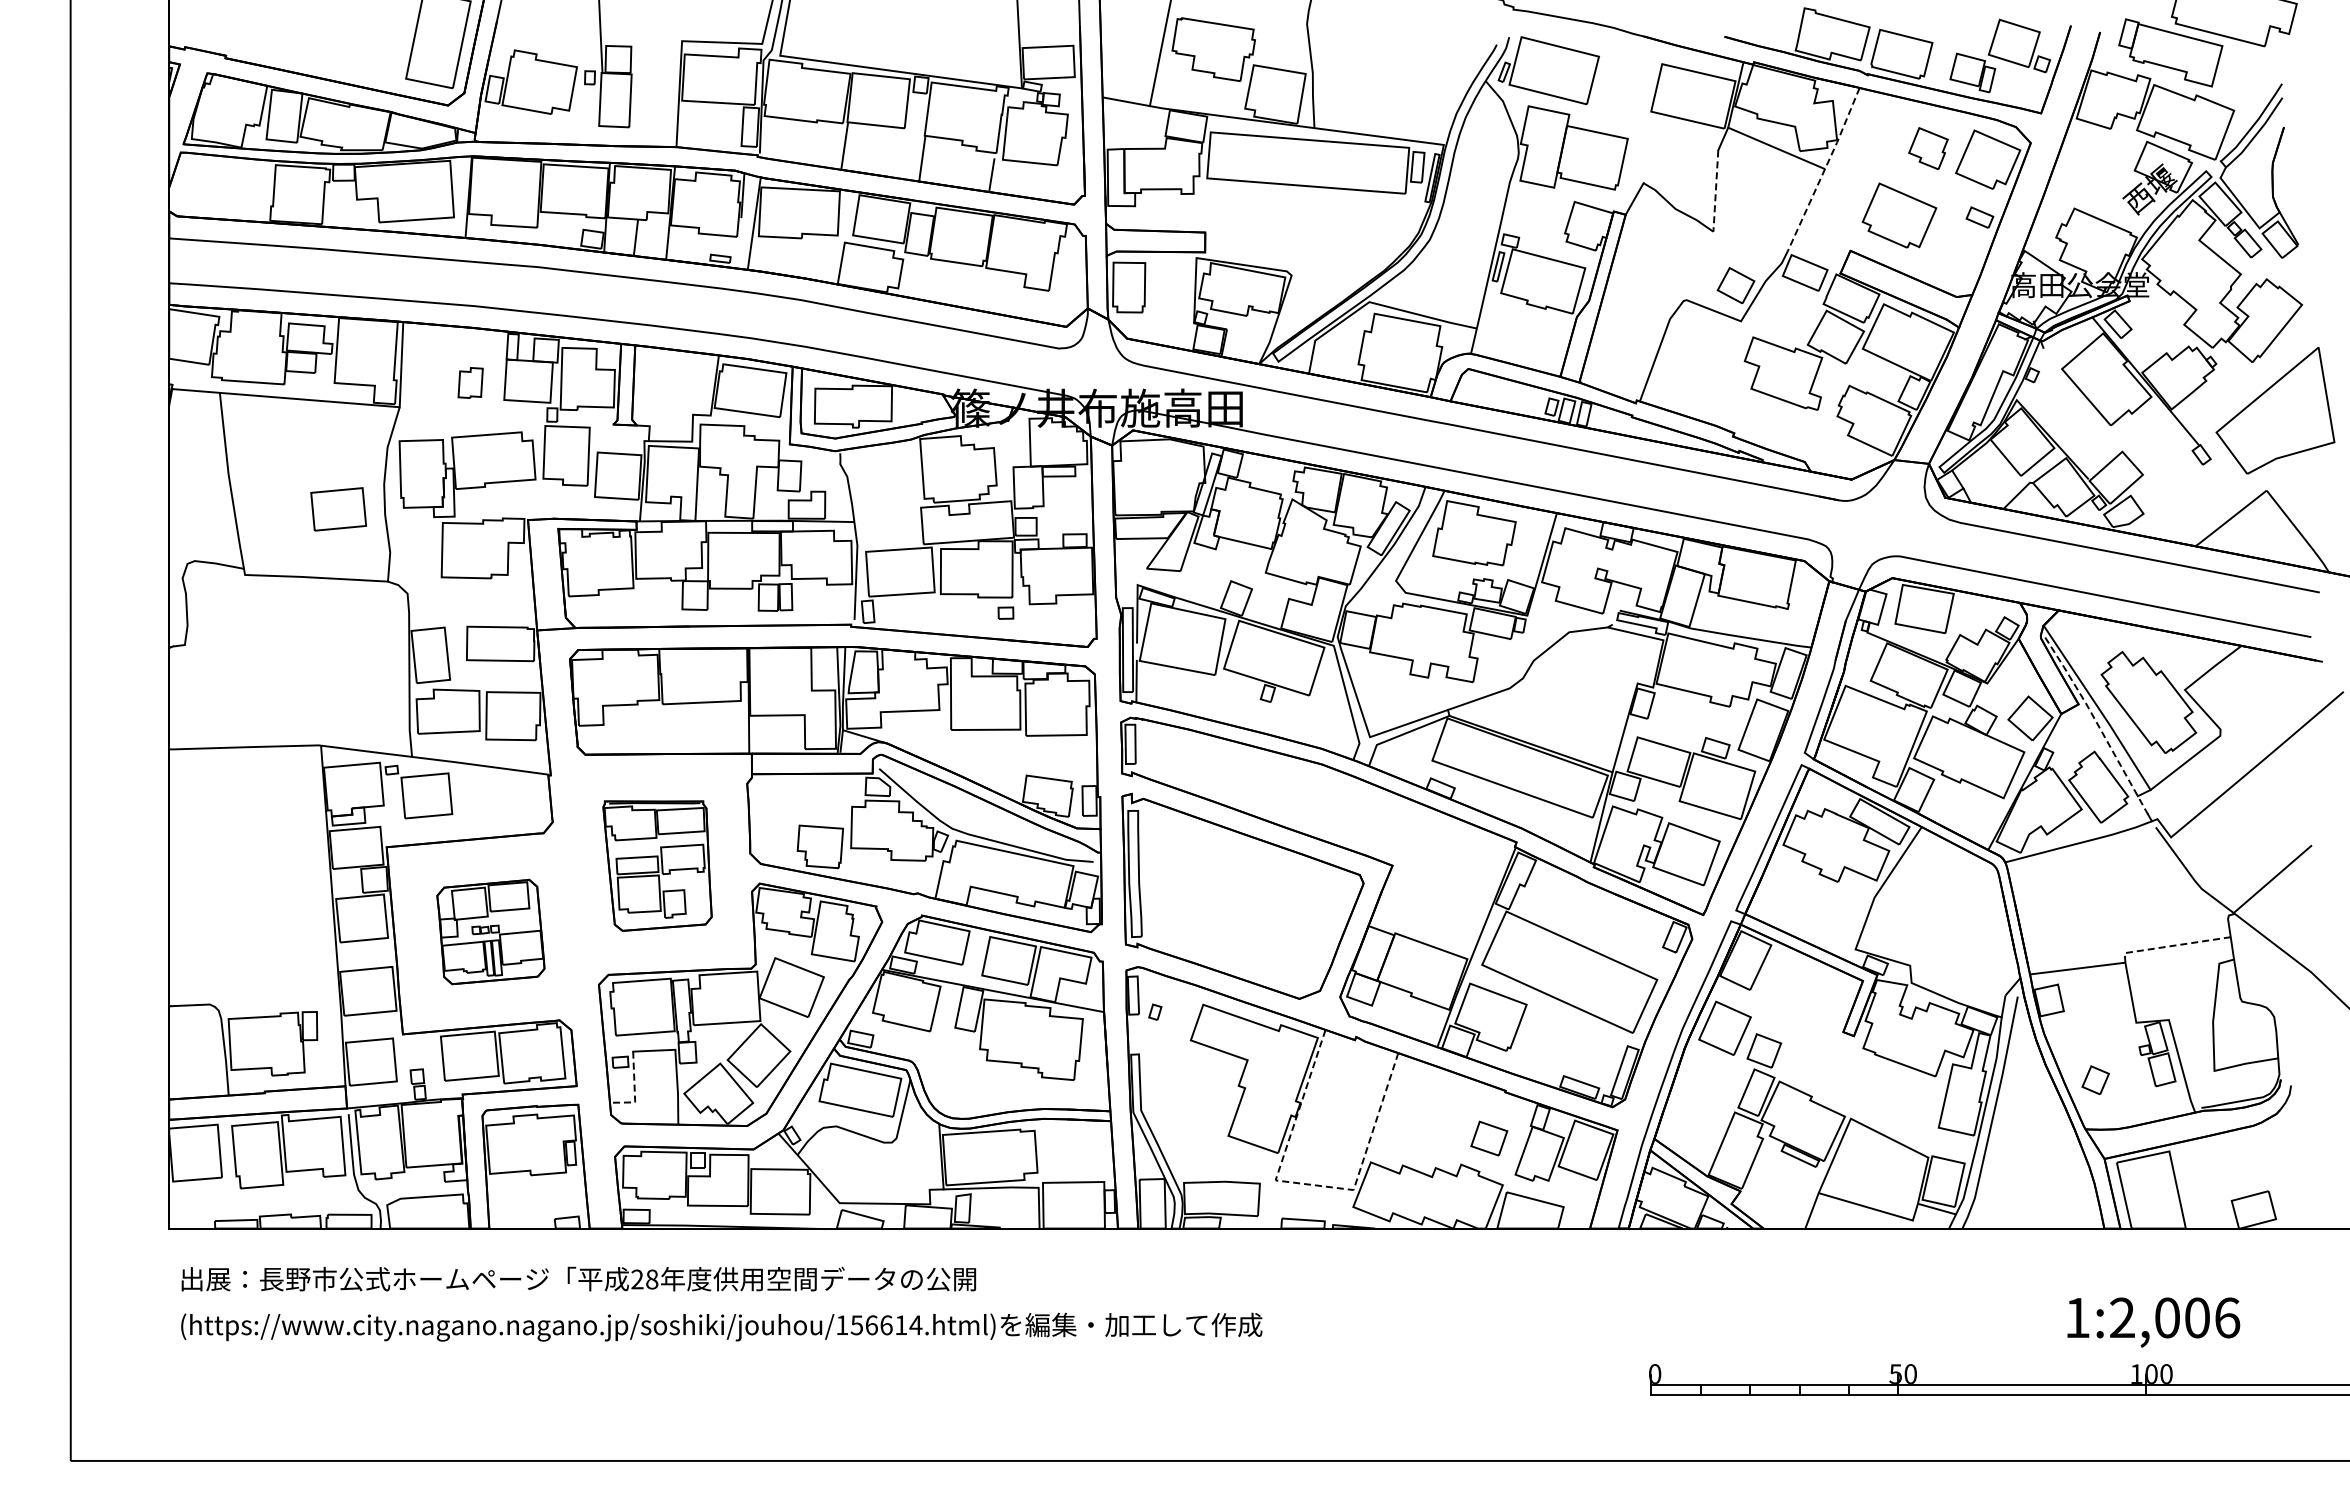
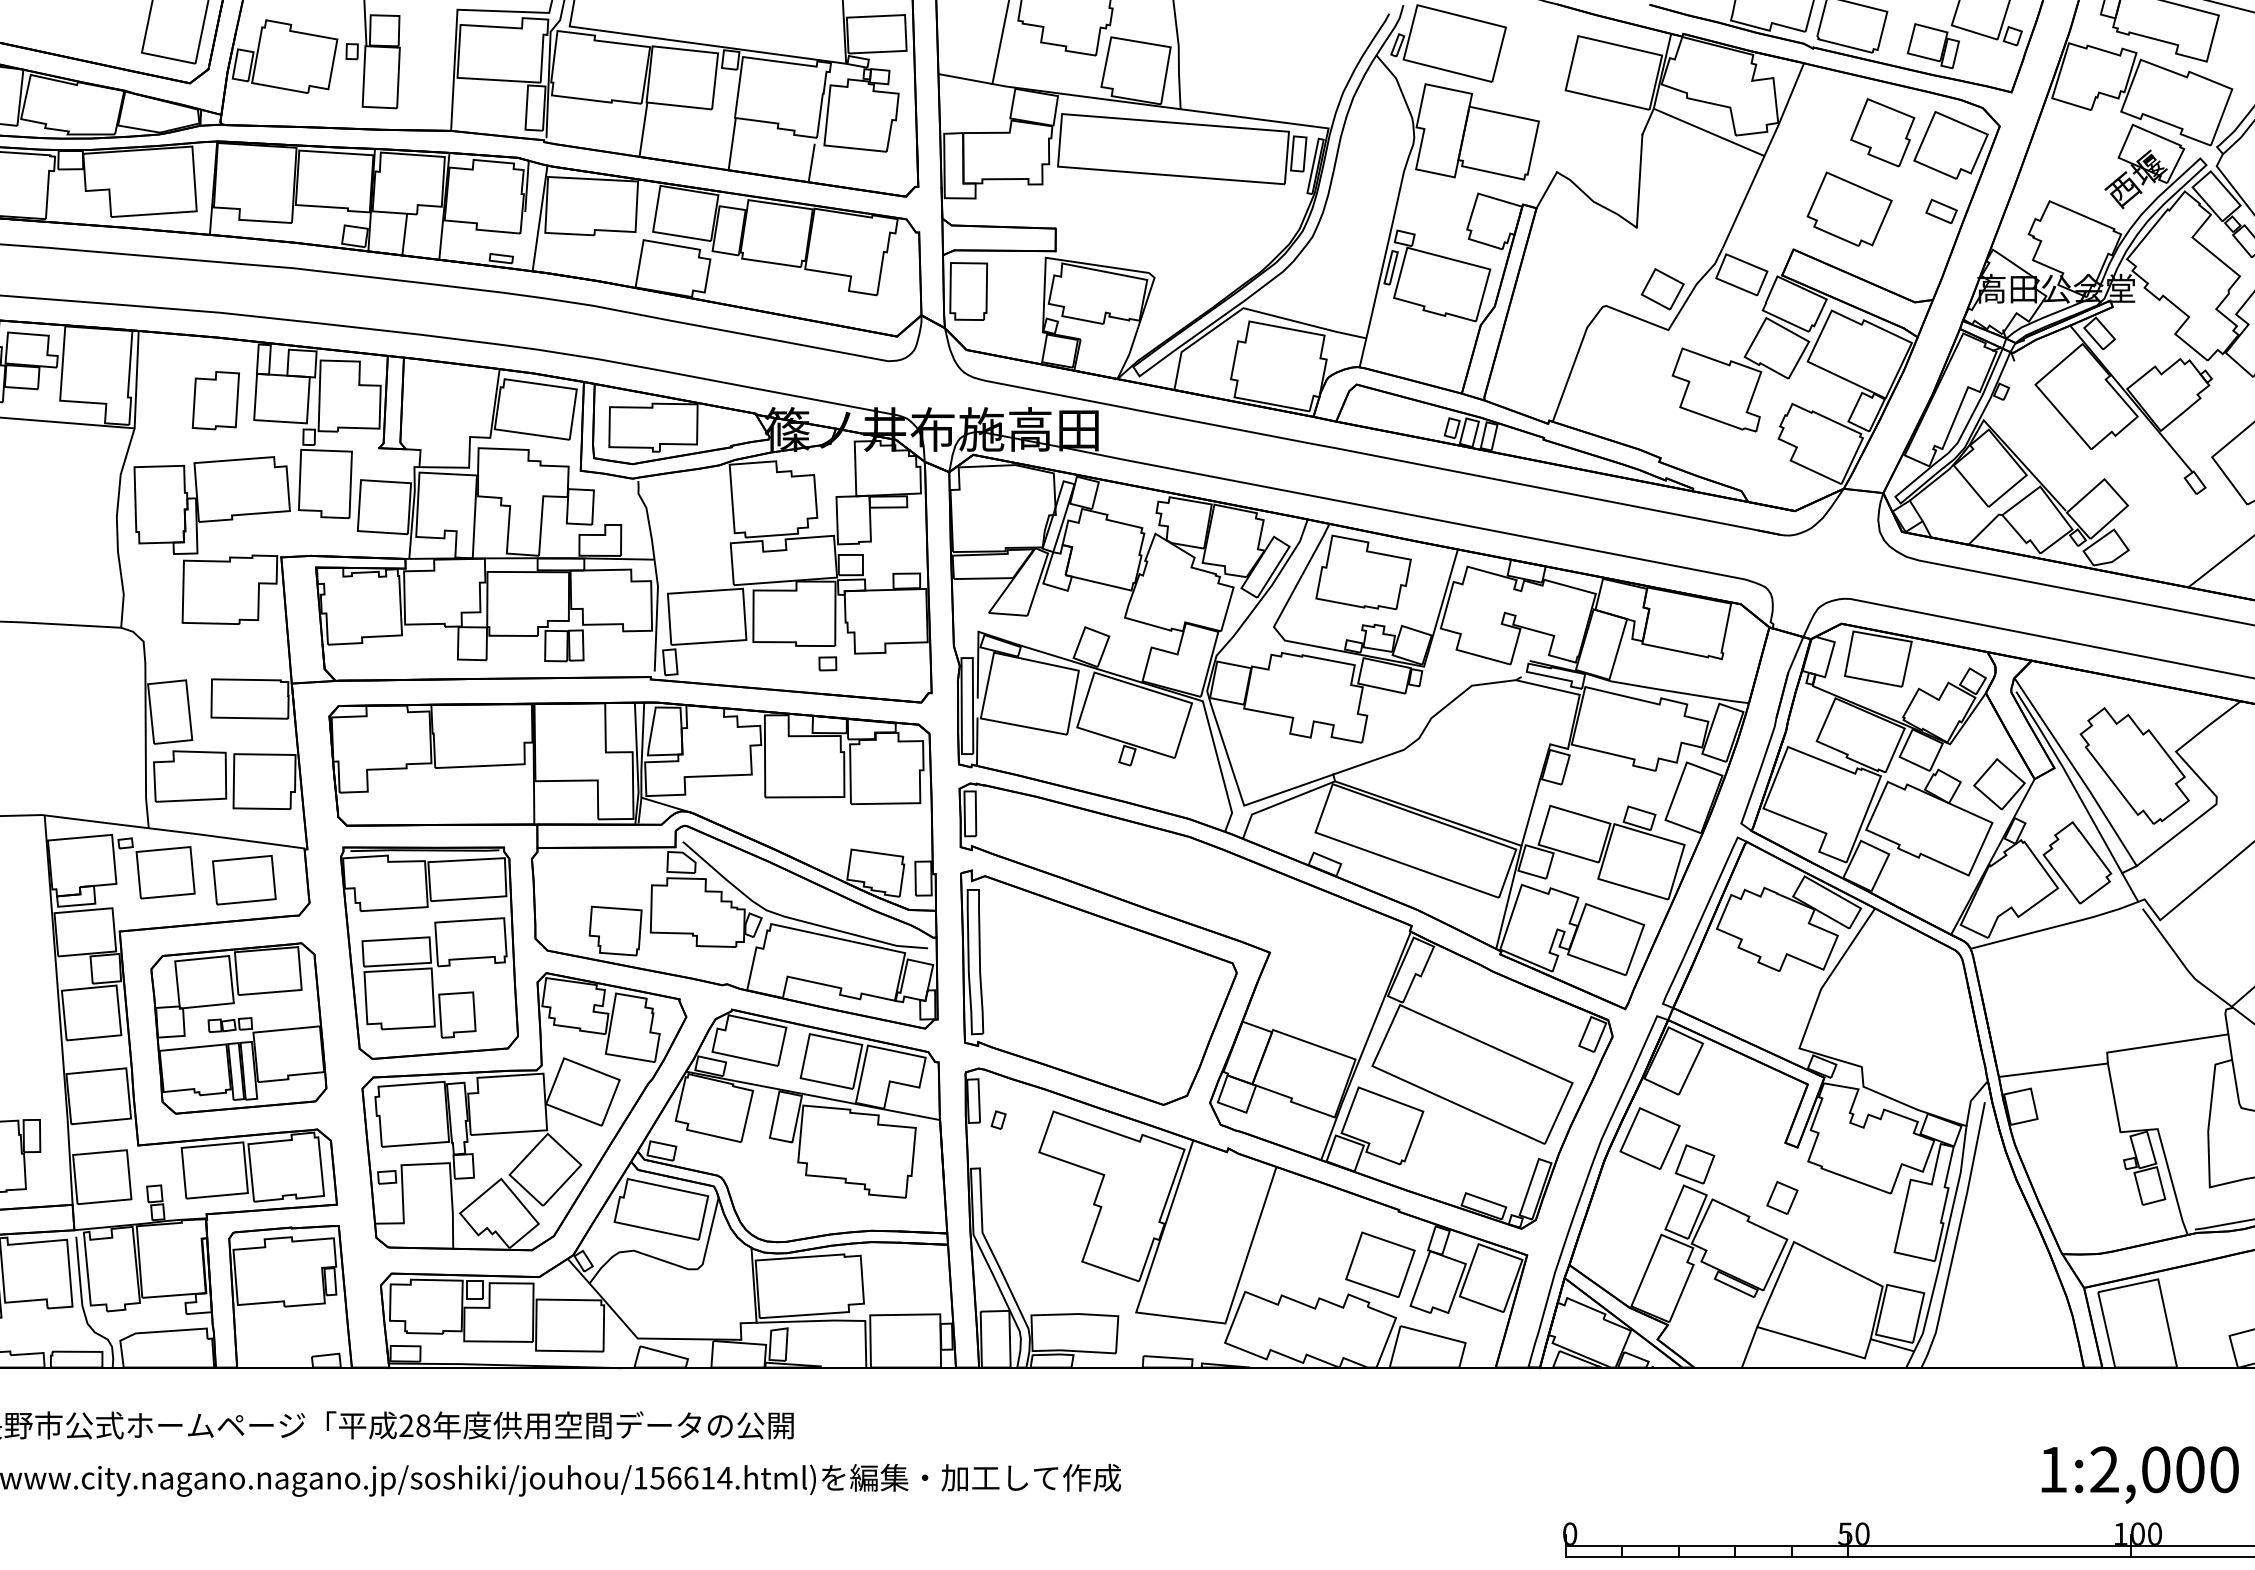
part: (1928, 148) -> (1882, 132), size x1.43
line: (1824, 169) -> (1763, 156), dashed -> solid
line: (1715, 191) -> (1639, 181), dashed -> solid
part: (470, 382) -> (215, 400), size x1.67
part: (338, 509) -> (244, 880), moved
line: (2097, 724) -> (2076, 791), dashed -> solid
part: (657, 865) -> (429, 952), size x1.43
part: (490, 931) -> (238, 1027), size x1.43
line: (2171, 946) -> (2160, 1045), dashed -> solid
part: (2095, 1080) -> (1782, 1198), moved
line: (634, 1090) -> (403, 1209), dashed -> solid
part: (1489, 1138) -> (1380, 1264), size x1.67
line: (1307, 1184) -> (1172, 1317), dashed -> solid
text: (2227, 1317) -> (2224, 1469), 1:2,006 -> 1:2,000

